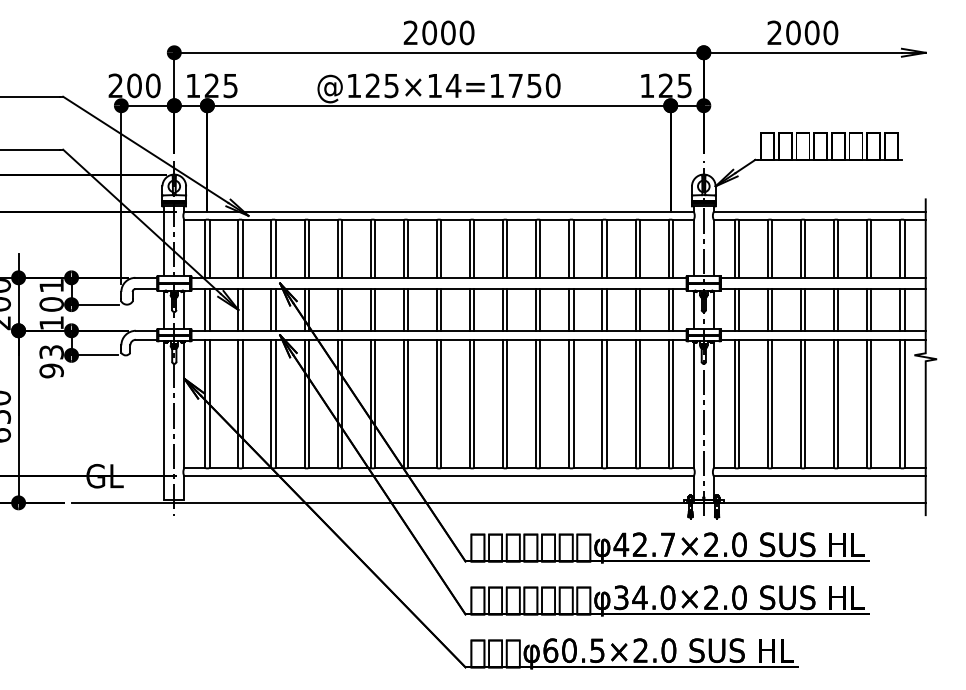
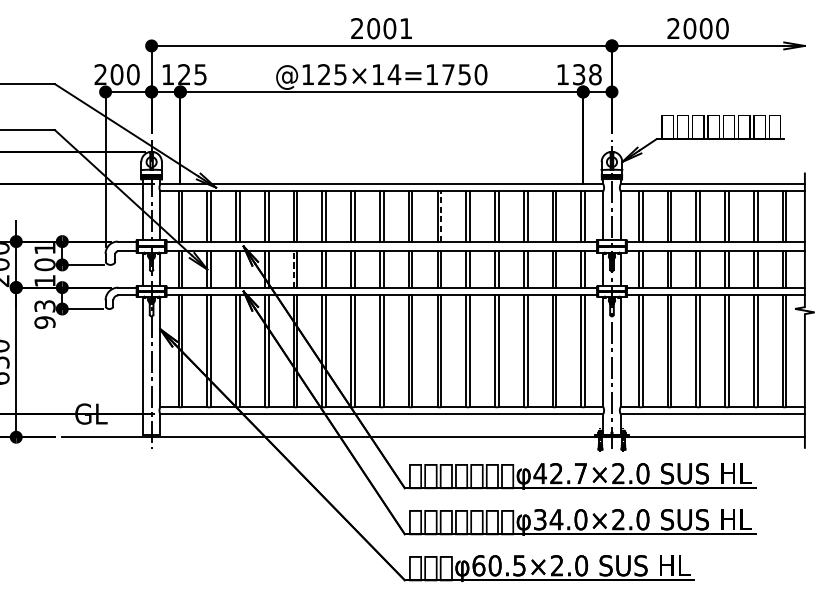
text: (466, 32) -> (405, 28), 2000 -> 2001
text: (675, 85) -> (587, 74), 125 -> 138
line: (507, 248) -> (441, 216), solid -> dashed
line: (337, 309) -> (293, 269), solid -> dashed

